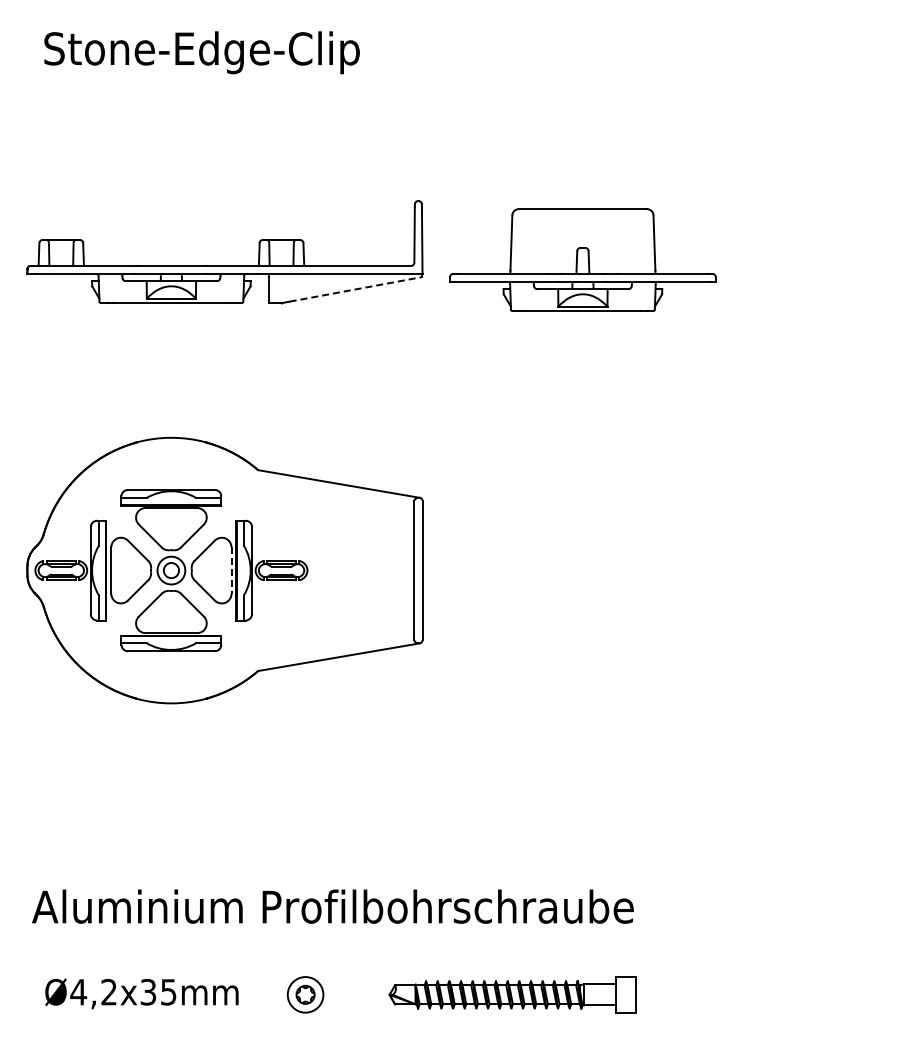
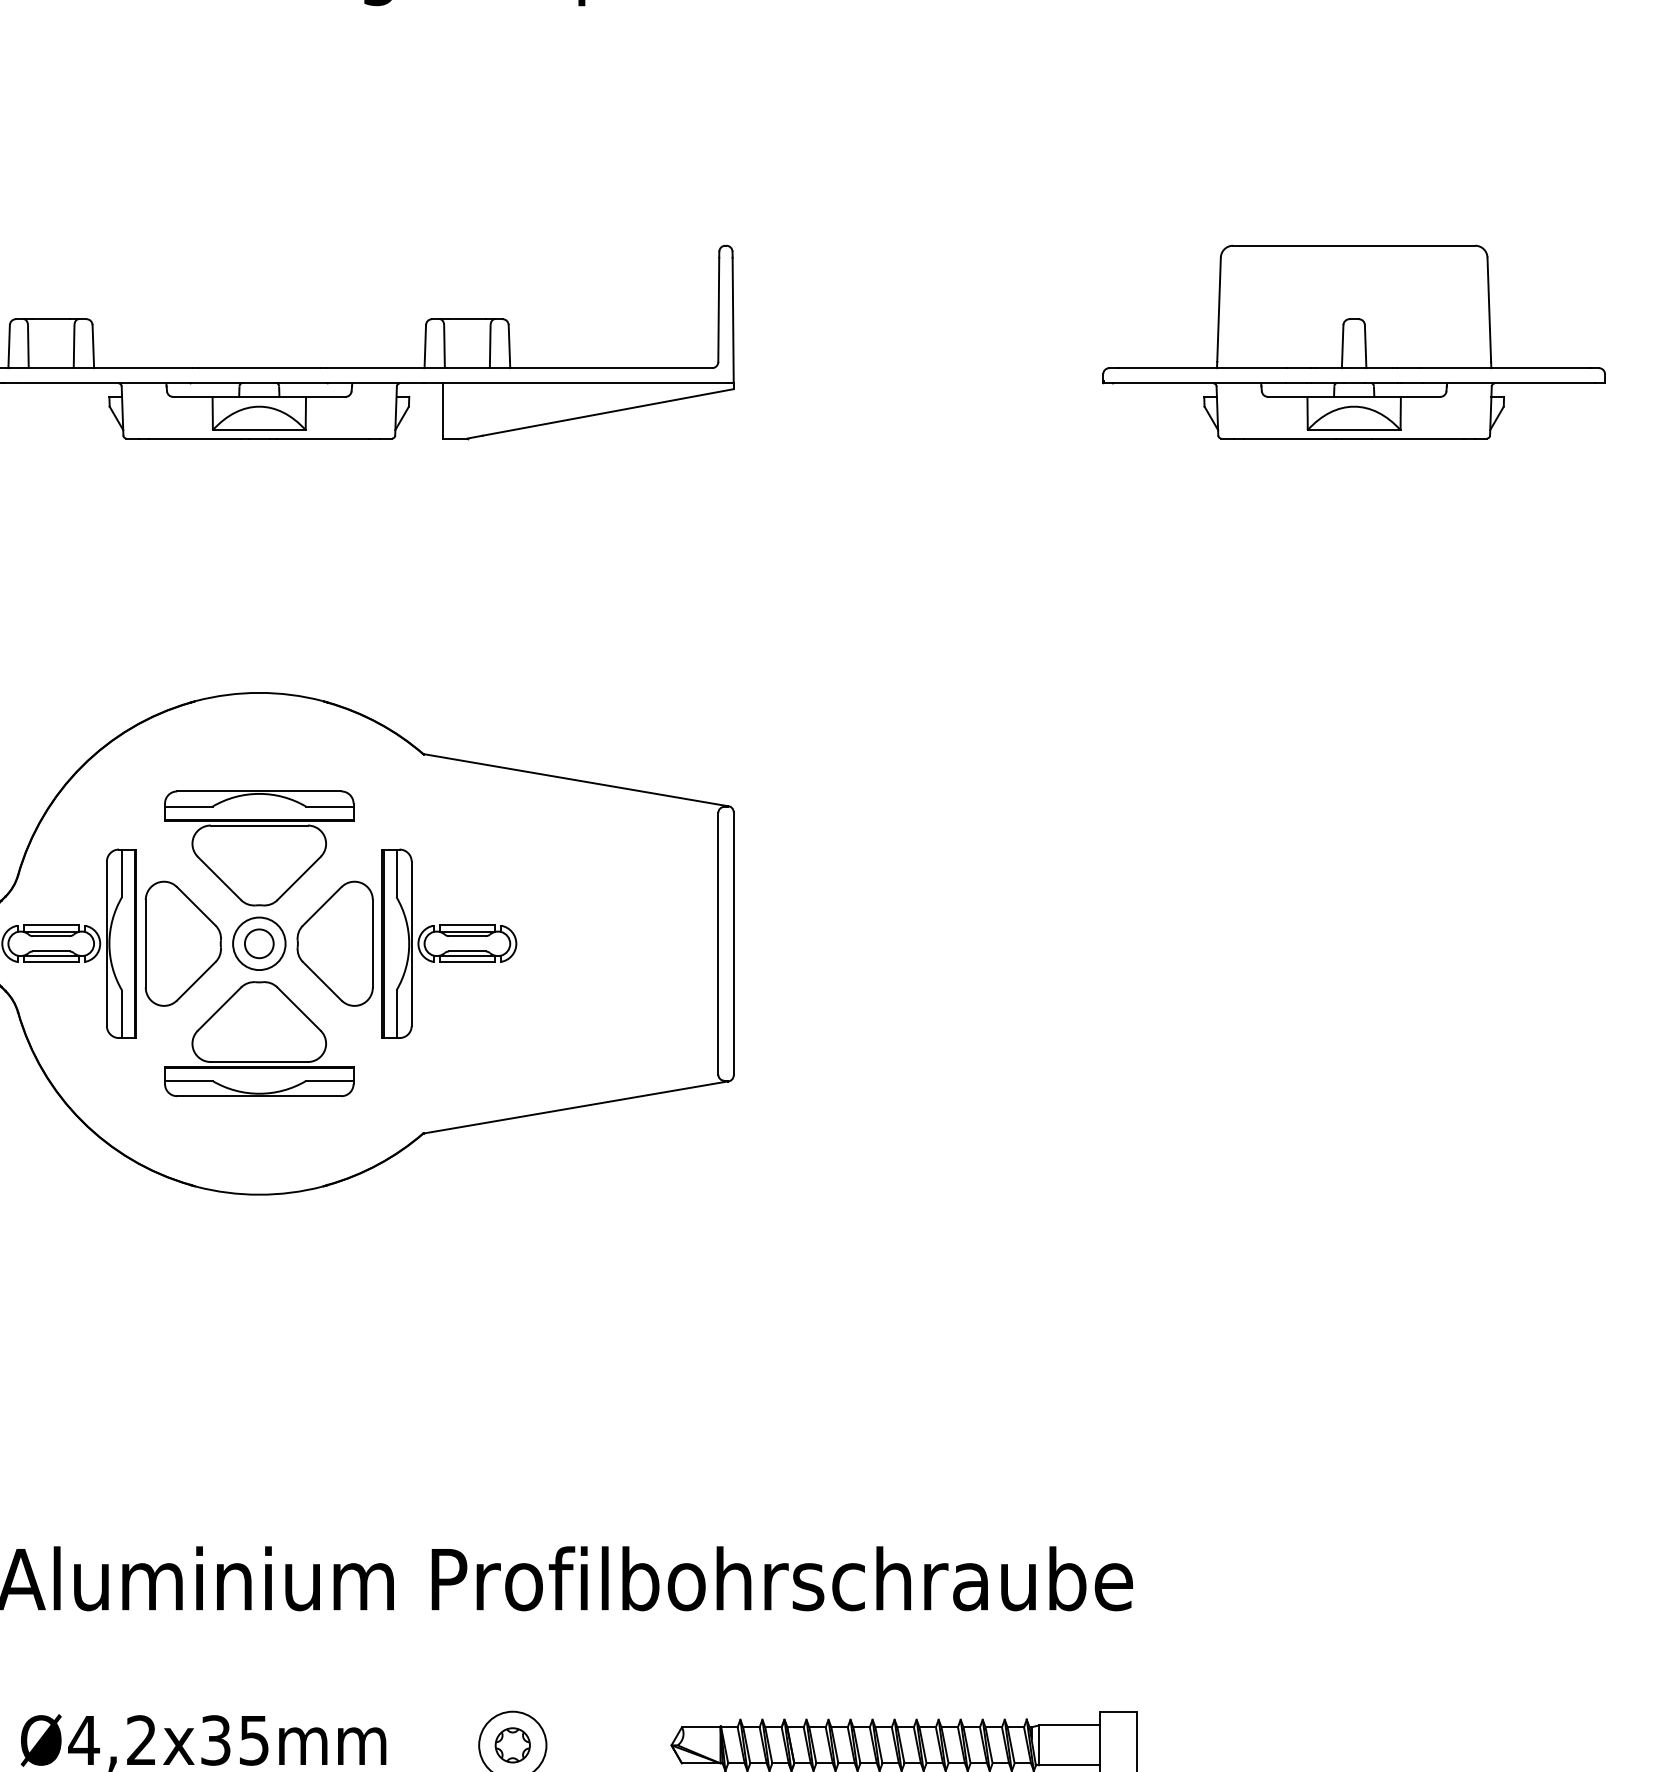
part: (582, 259) -> (1353, 340), moved
line: (356, 289) -> (608, 412), dashed -> solid
line: (231, 571) -> (372, 945), dashed -> solid

